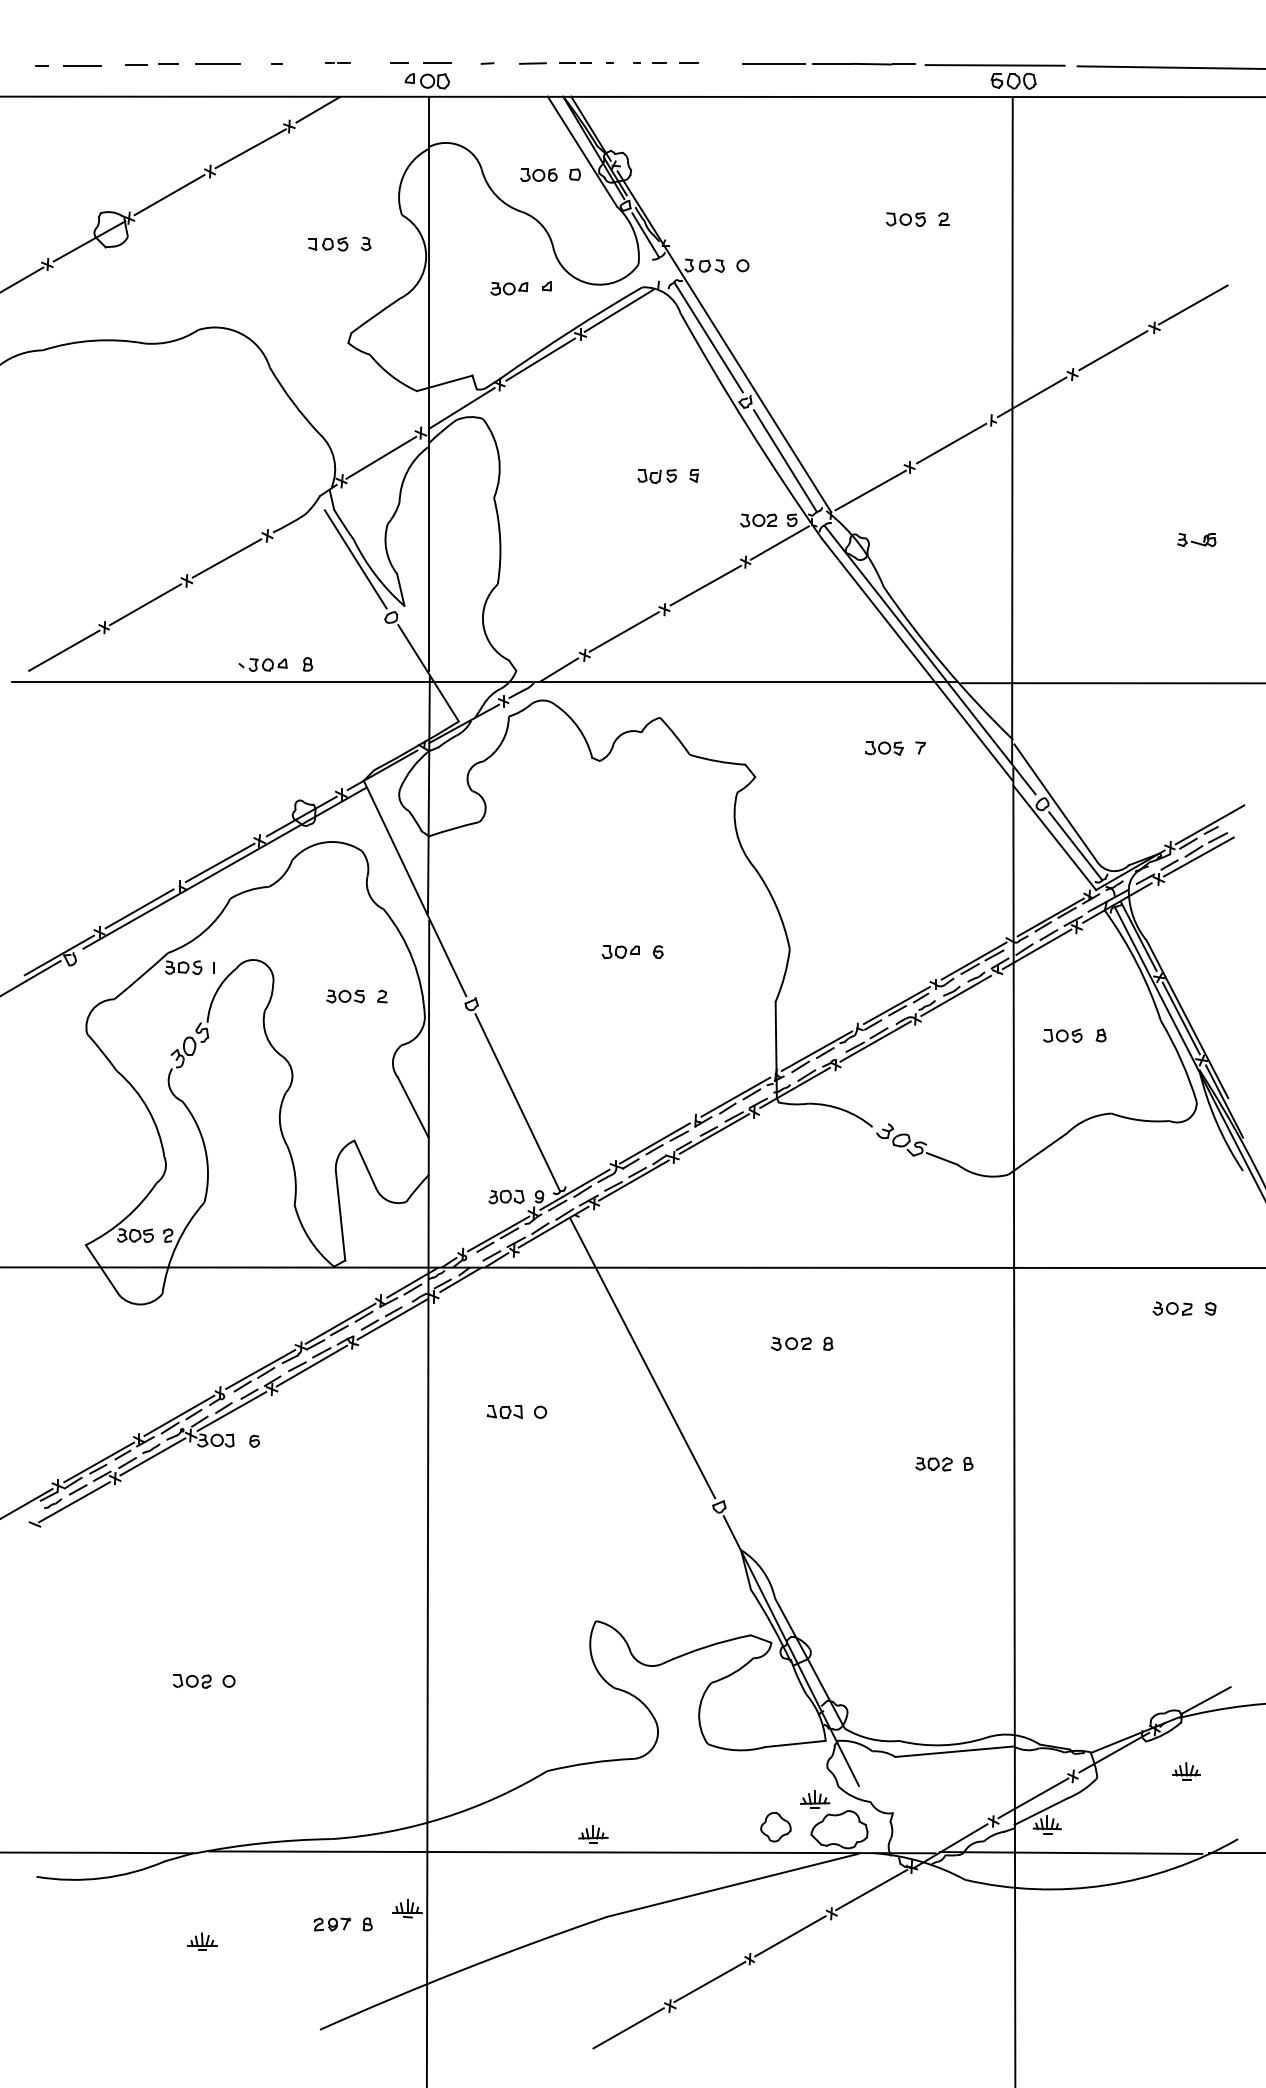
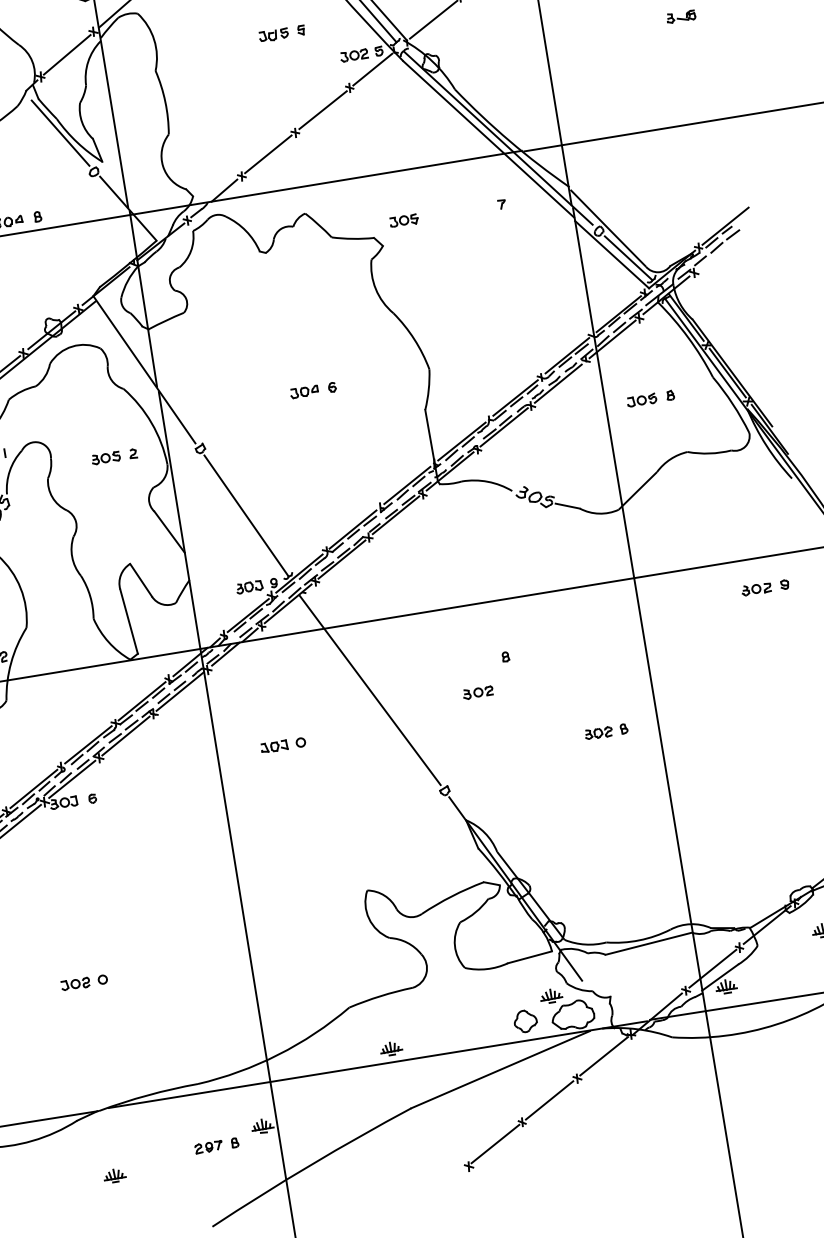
part: (884, 748) -> (404, 220), moved
line: (1198, 856) -> (720, 251), removed
part: (790, 1343) -> (477, 692), moved
line: (628, 2028) -> (440, 1188), removed

